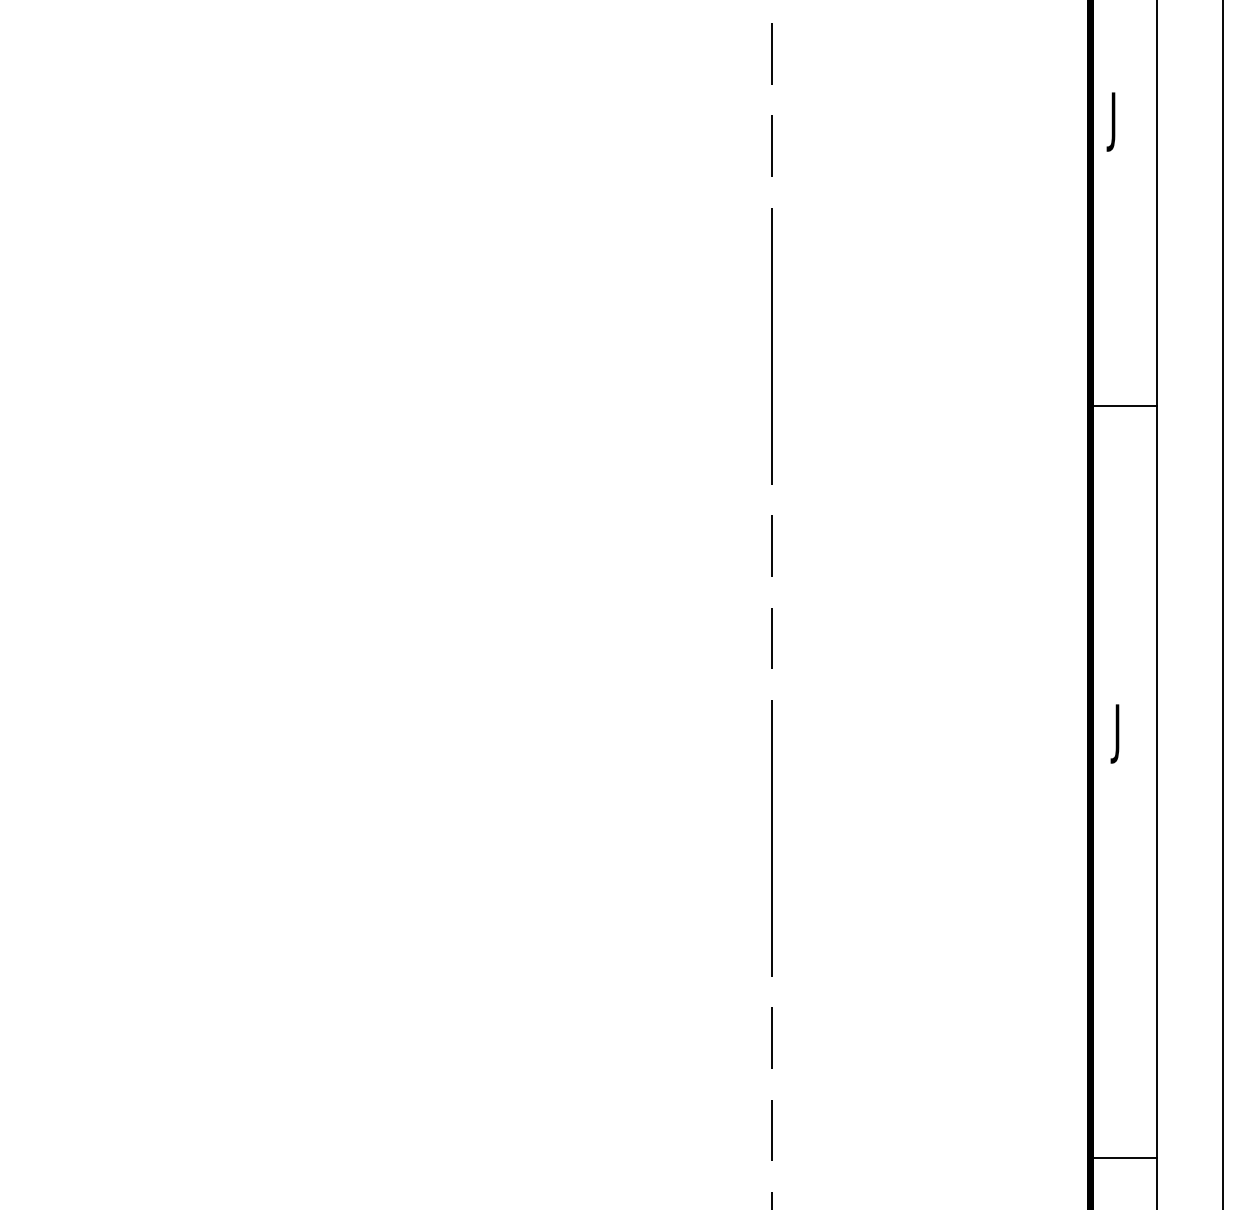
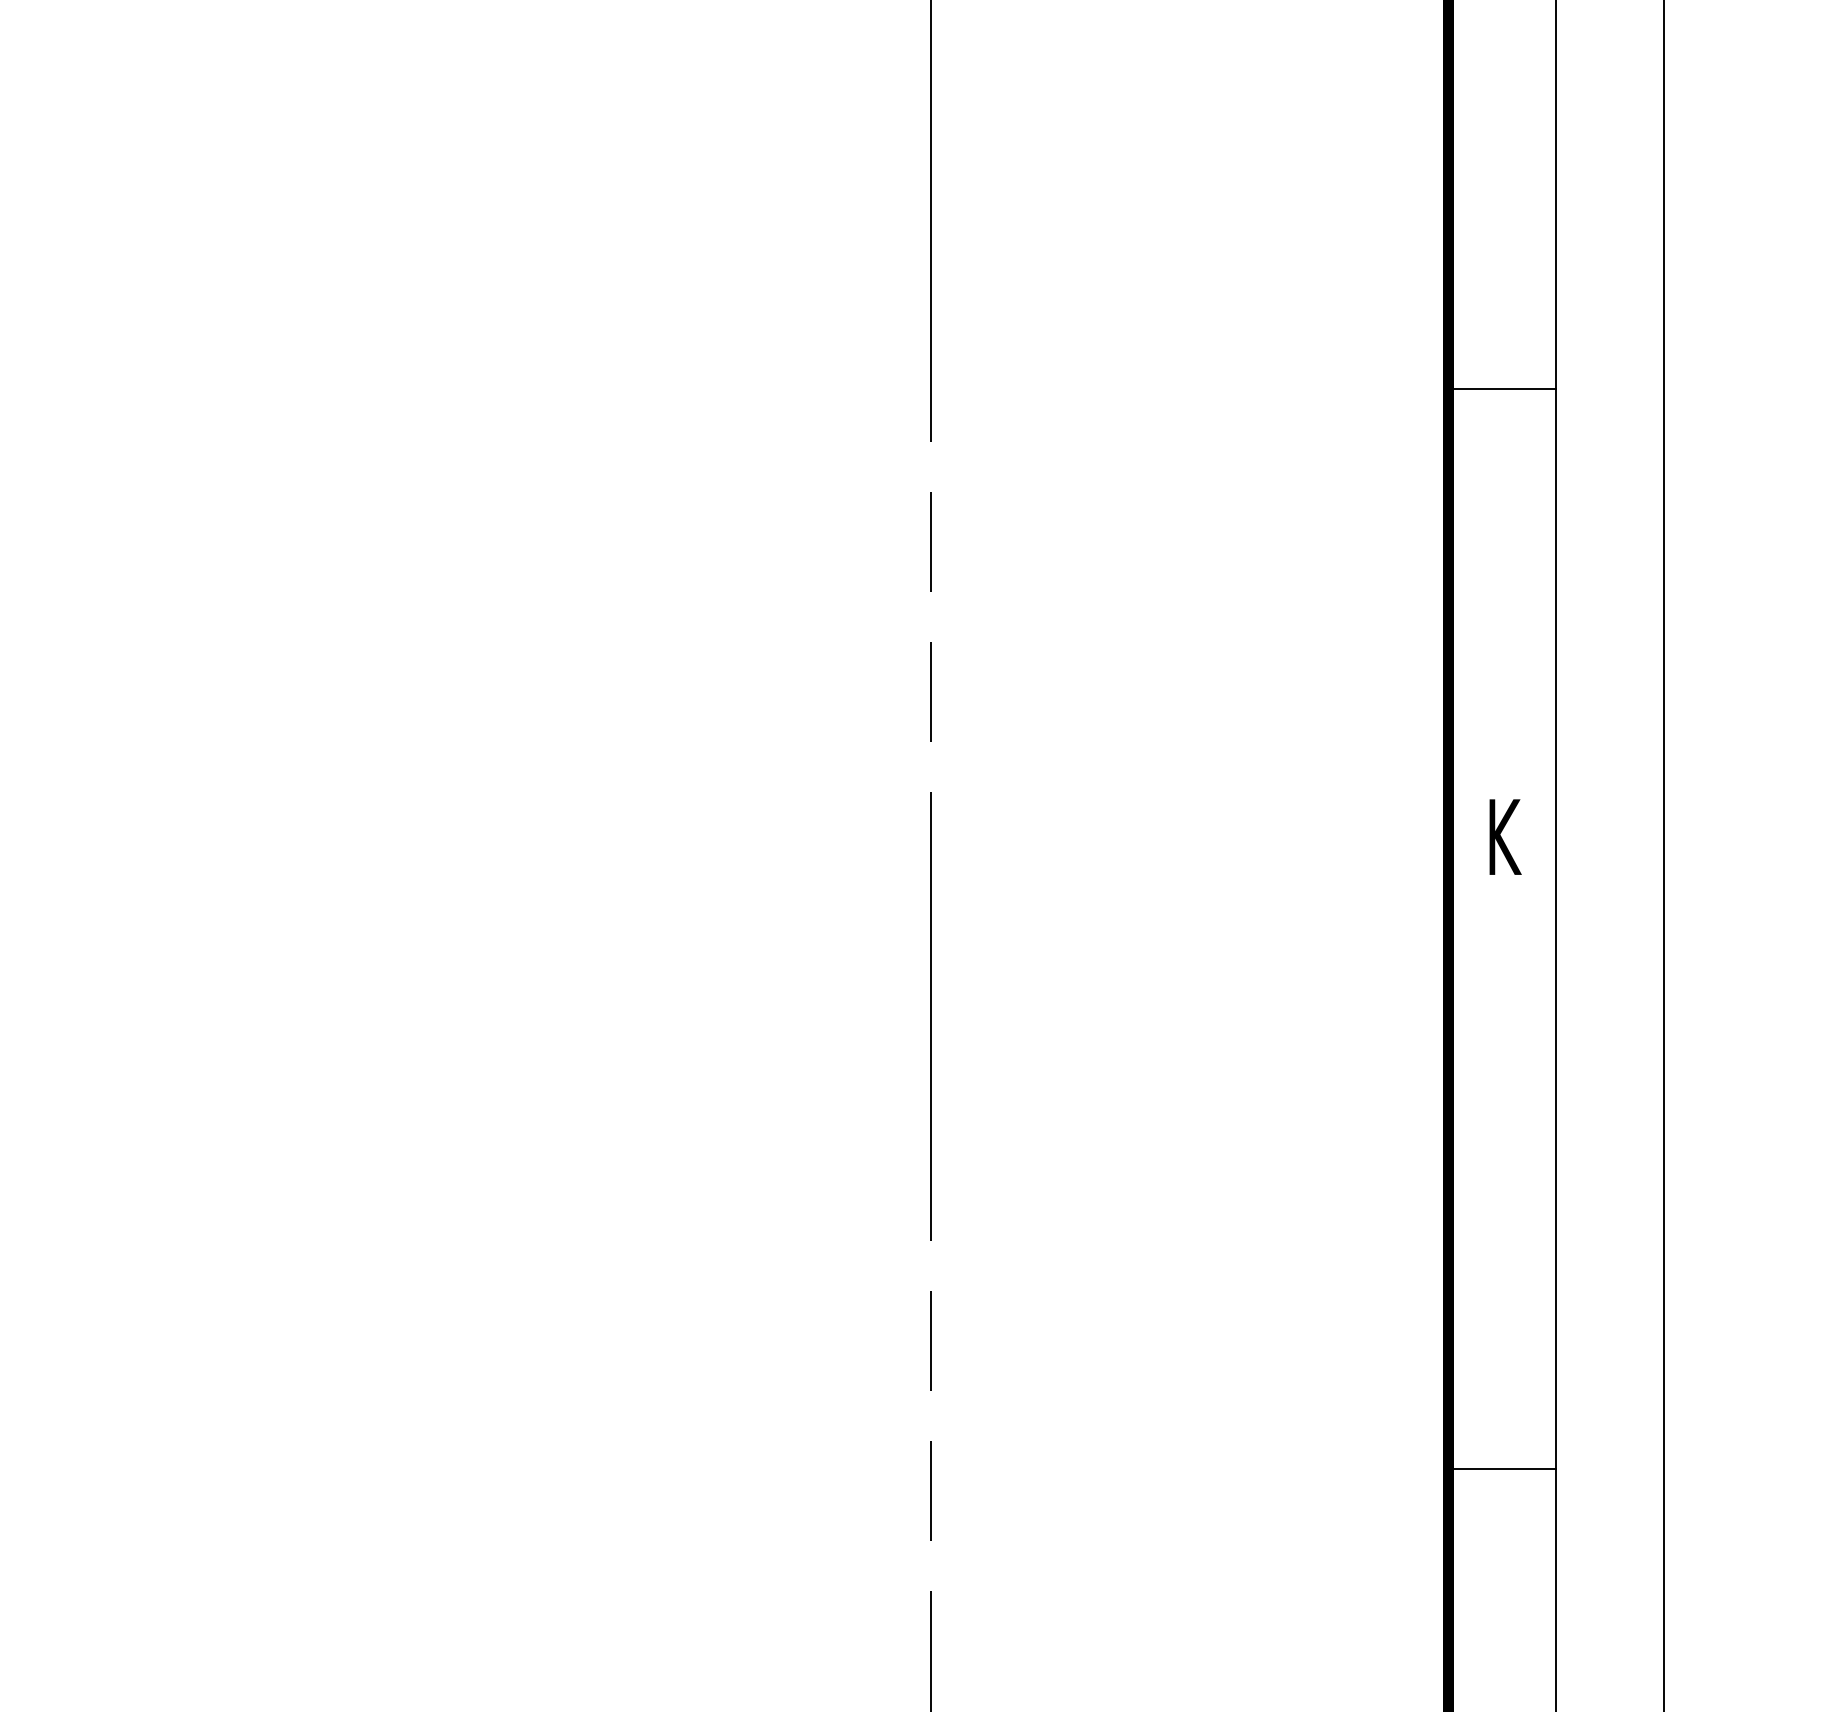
line: (1123, 405) -> (1502, 388), moved
text: (1122, 733) -> (1500, 846), J -> K
line: (1123, 1157) -> (1502, 1468), moved

